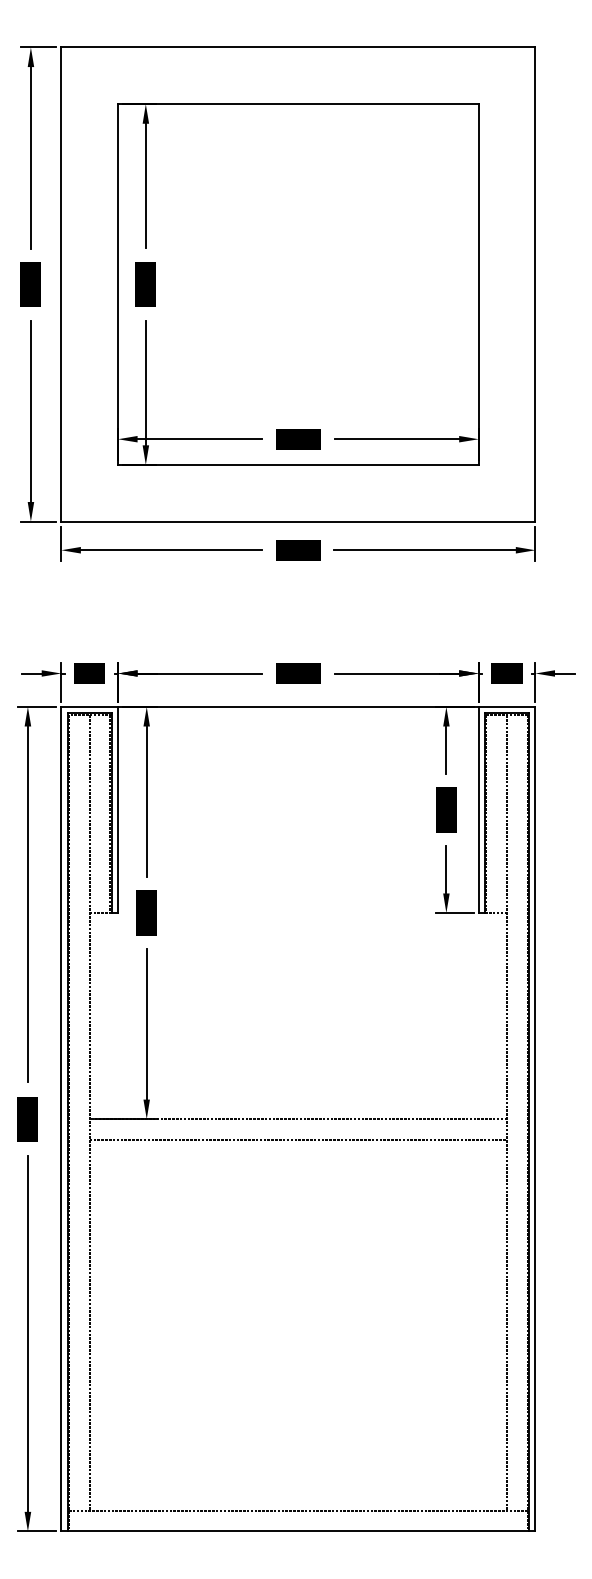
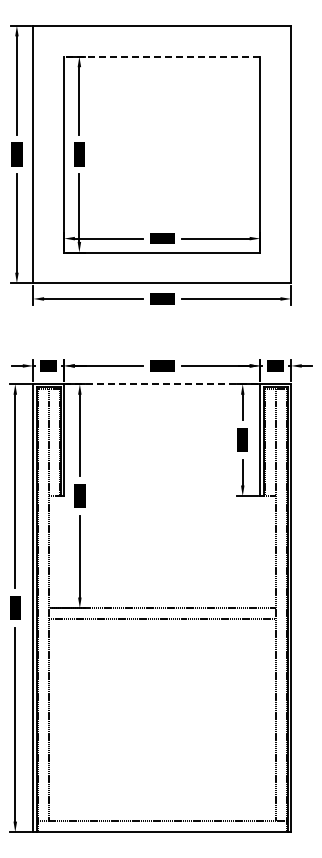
line: (296, 104) -> (161, 56), solid -> dashed
line: (298, 707) -> (162, 384), solid -> dashed

